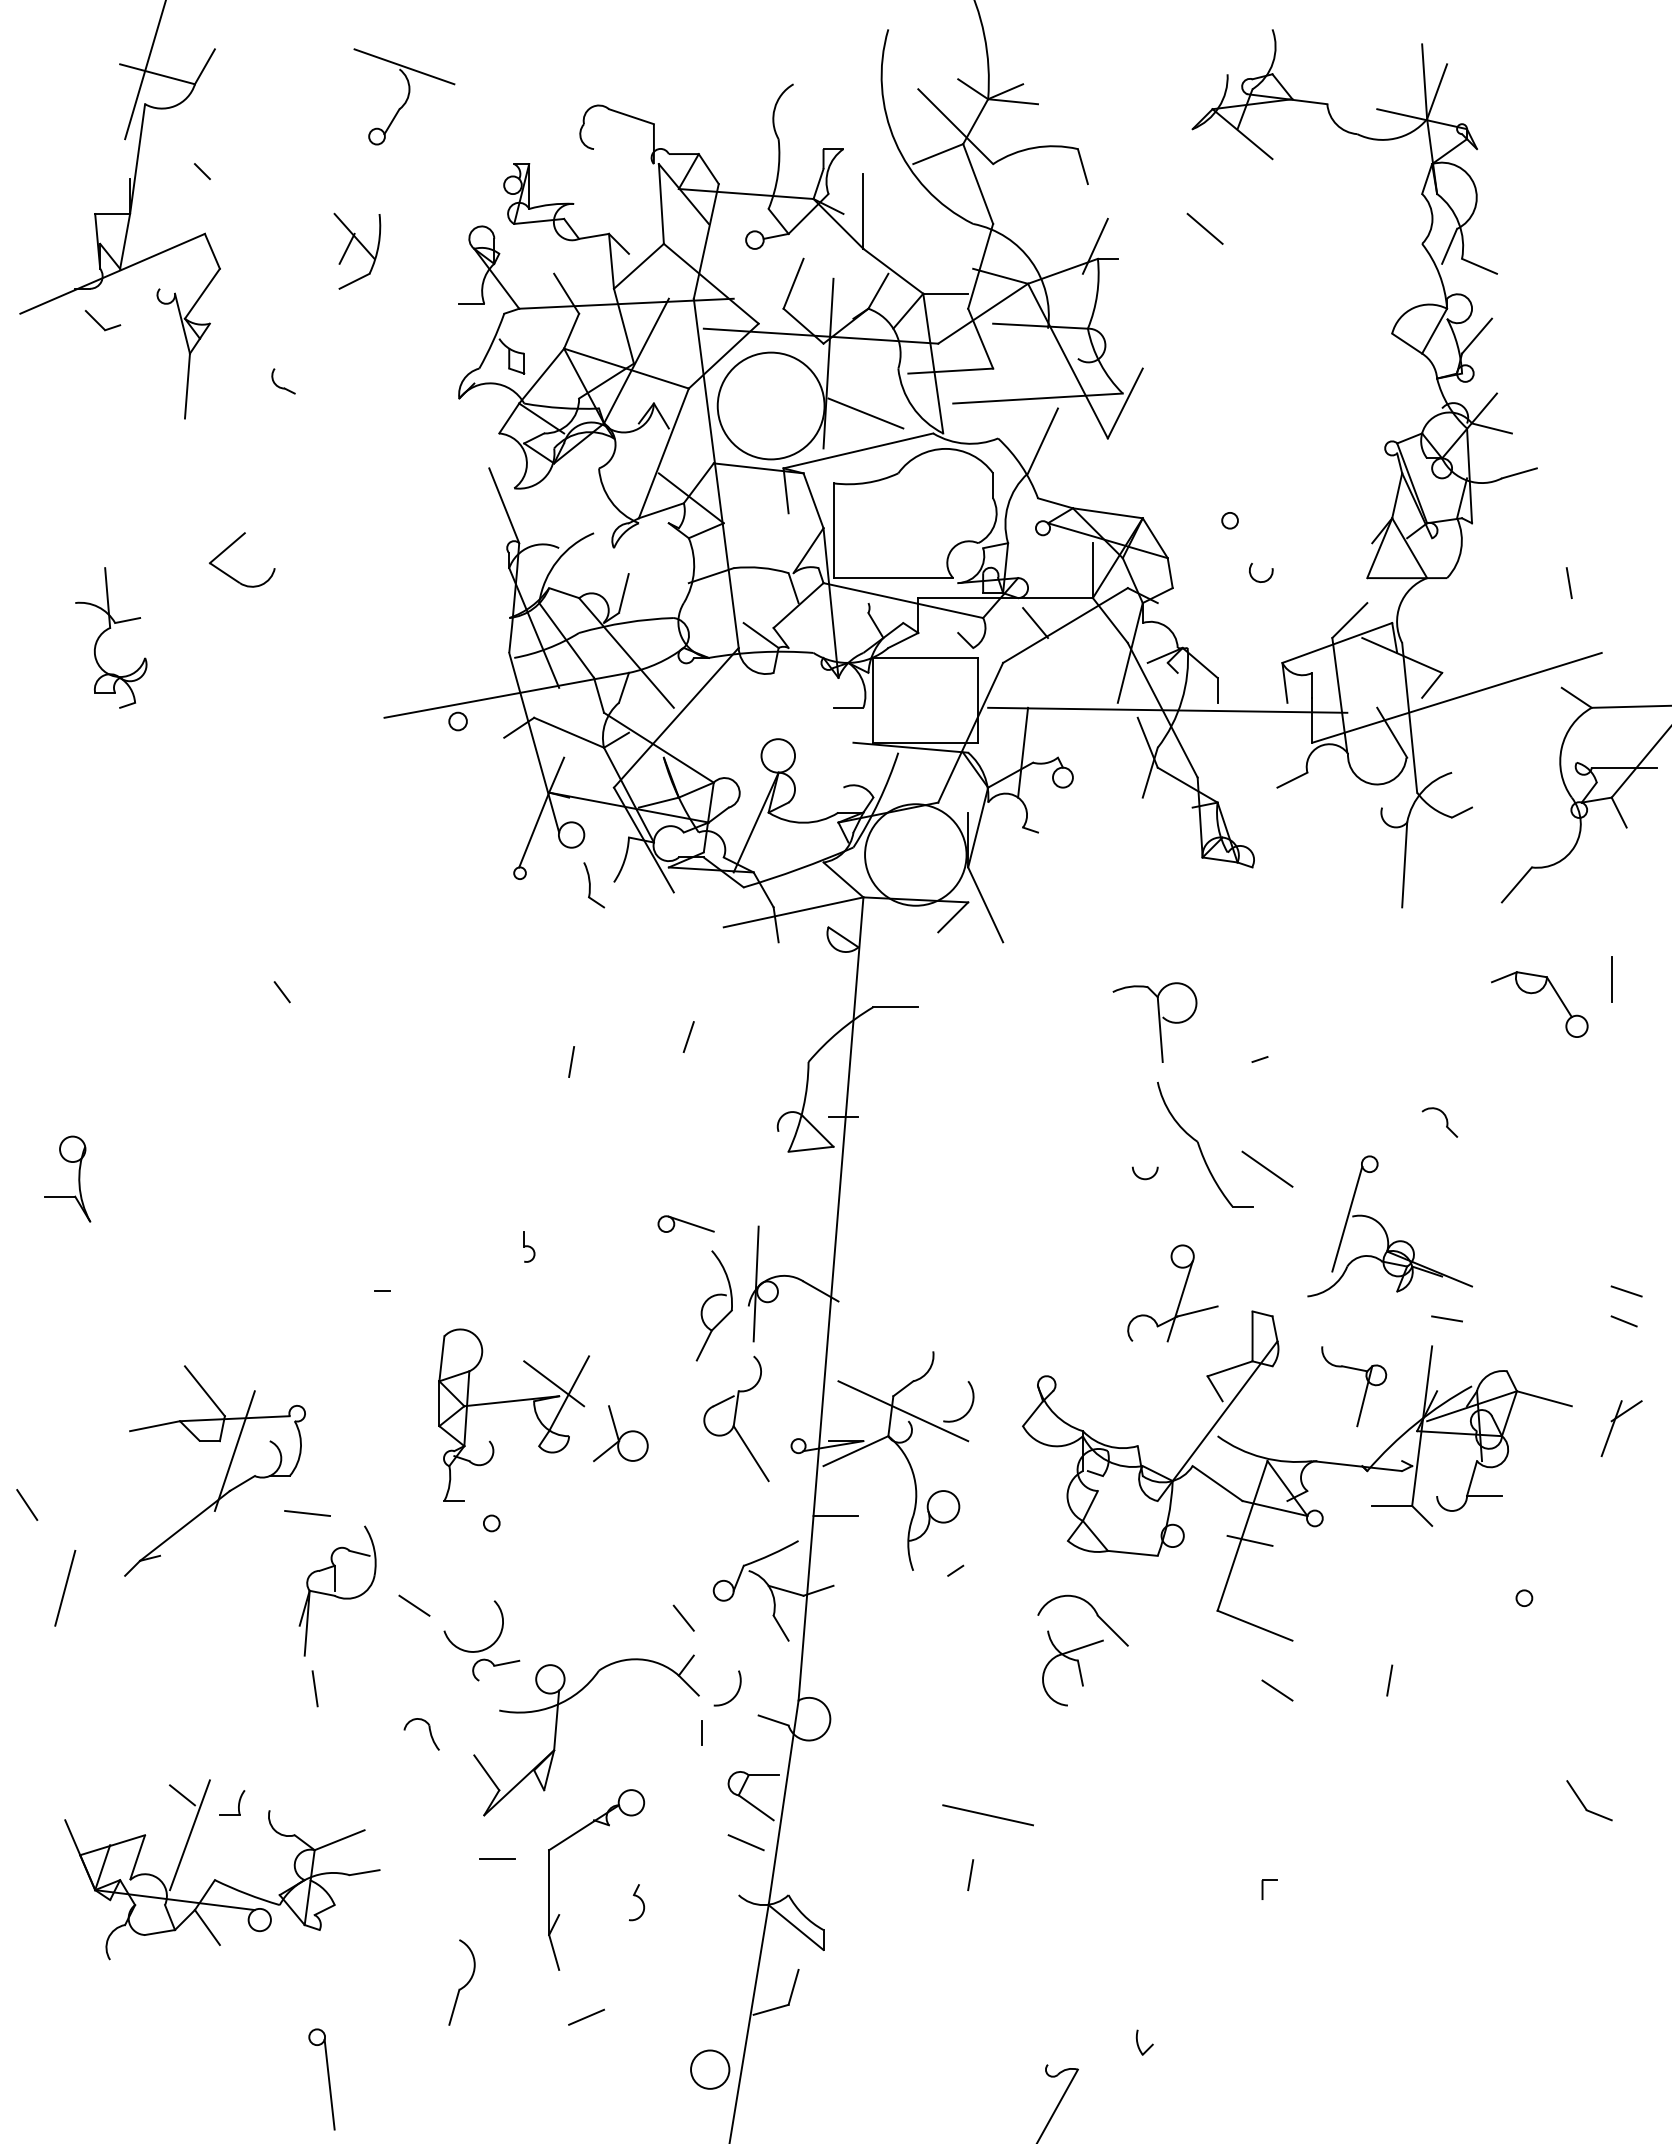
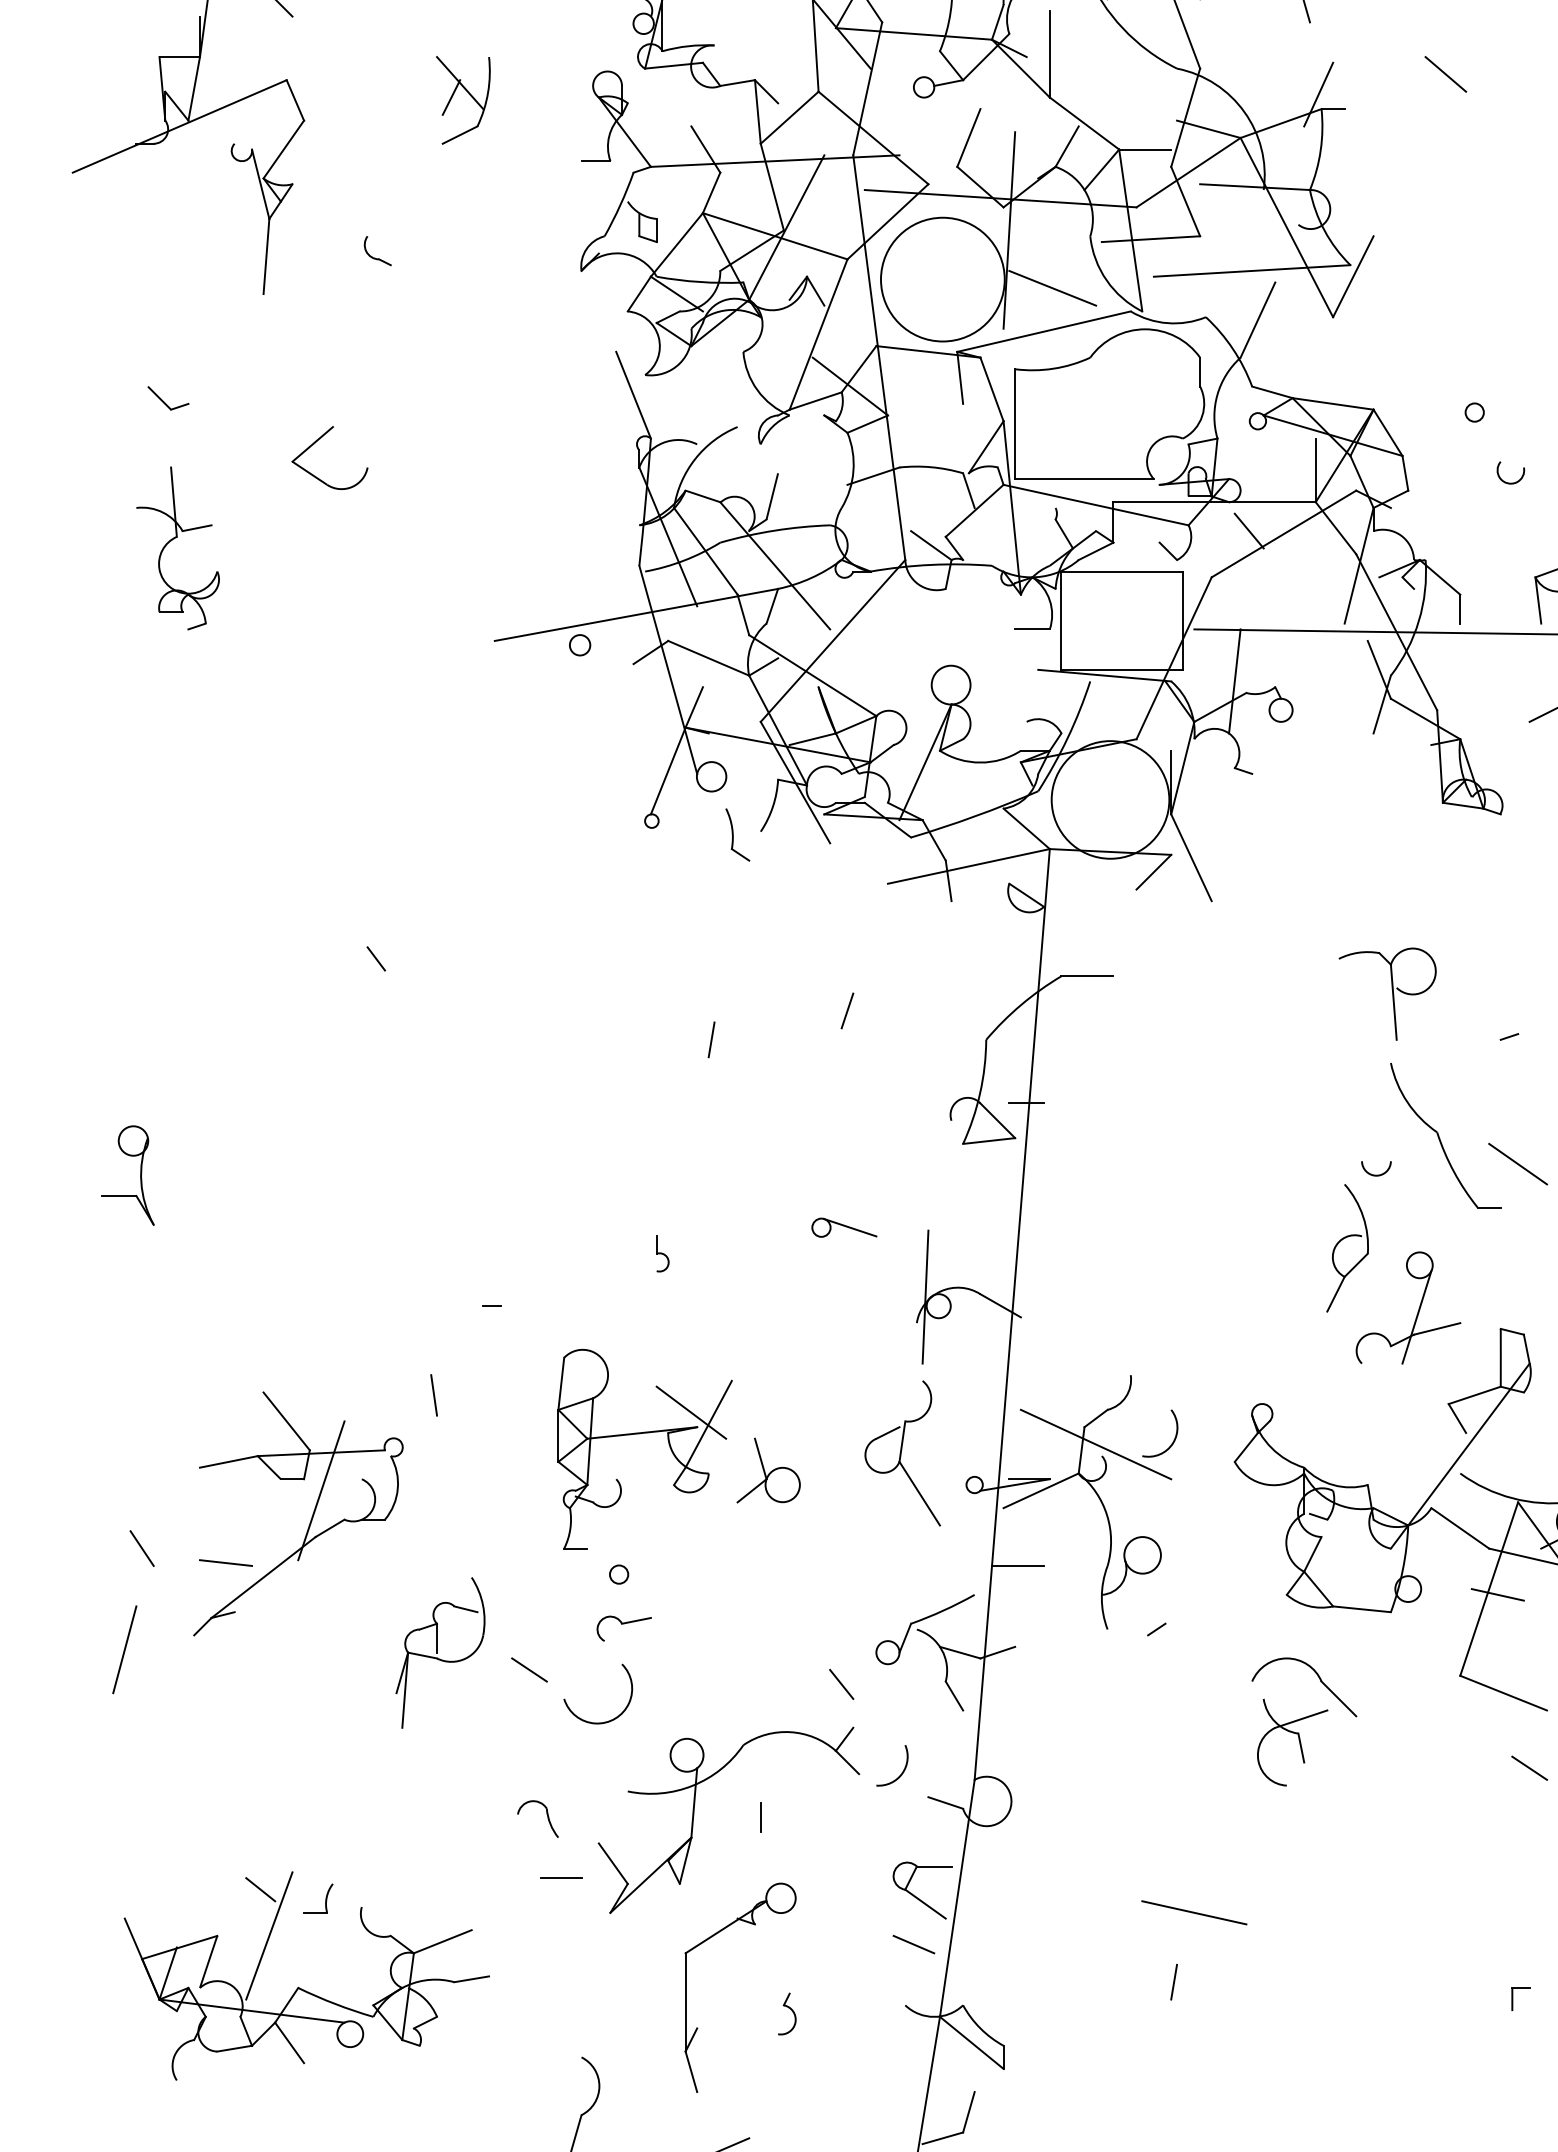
part: (103, 320) -> (169, 398), moved
part: (708, 1300) -> (1340, 1242), moved
line: (27, 1504) -> (142, 1548), moved
line: (307, 1513) -> (225, 1563), moved
part: (496, 1669) -> (624, 1627), moved
line: (314, 1688) -> (433, 1395), moved
line: (701, 1732) -> (760, 1816), moved
line: (497, 1858) -> (560, 1877), moved

